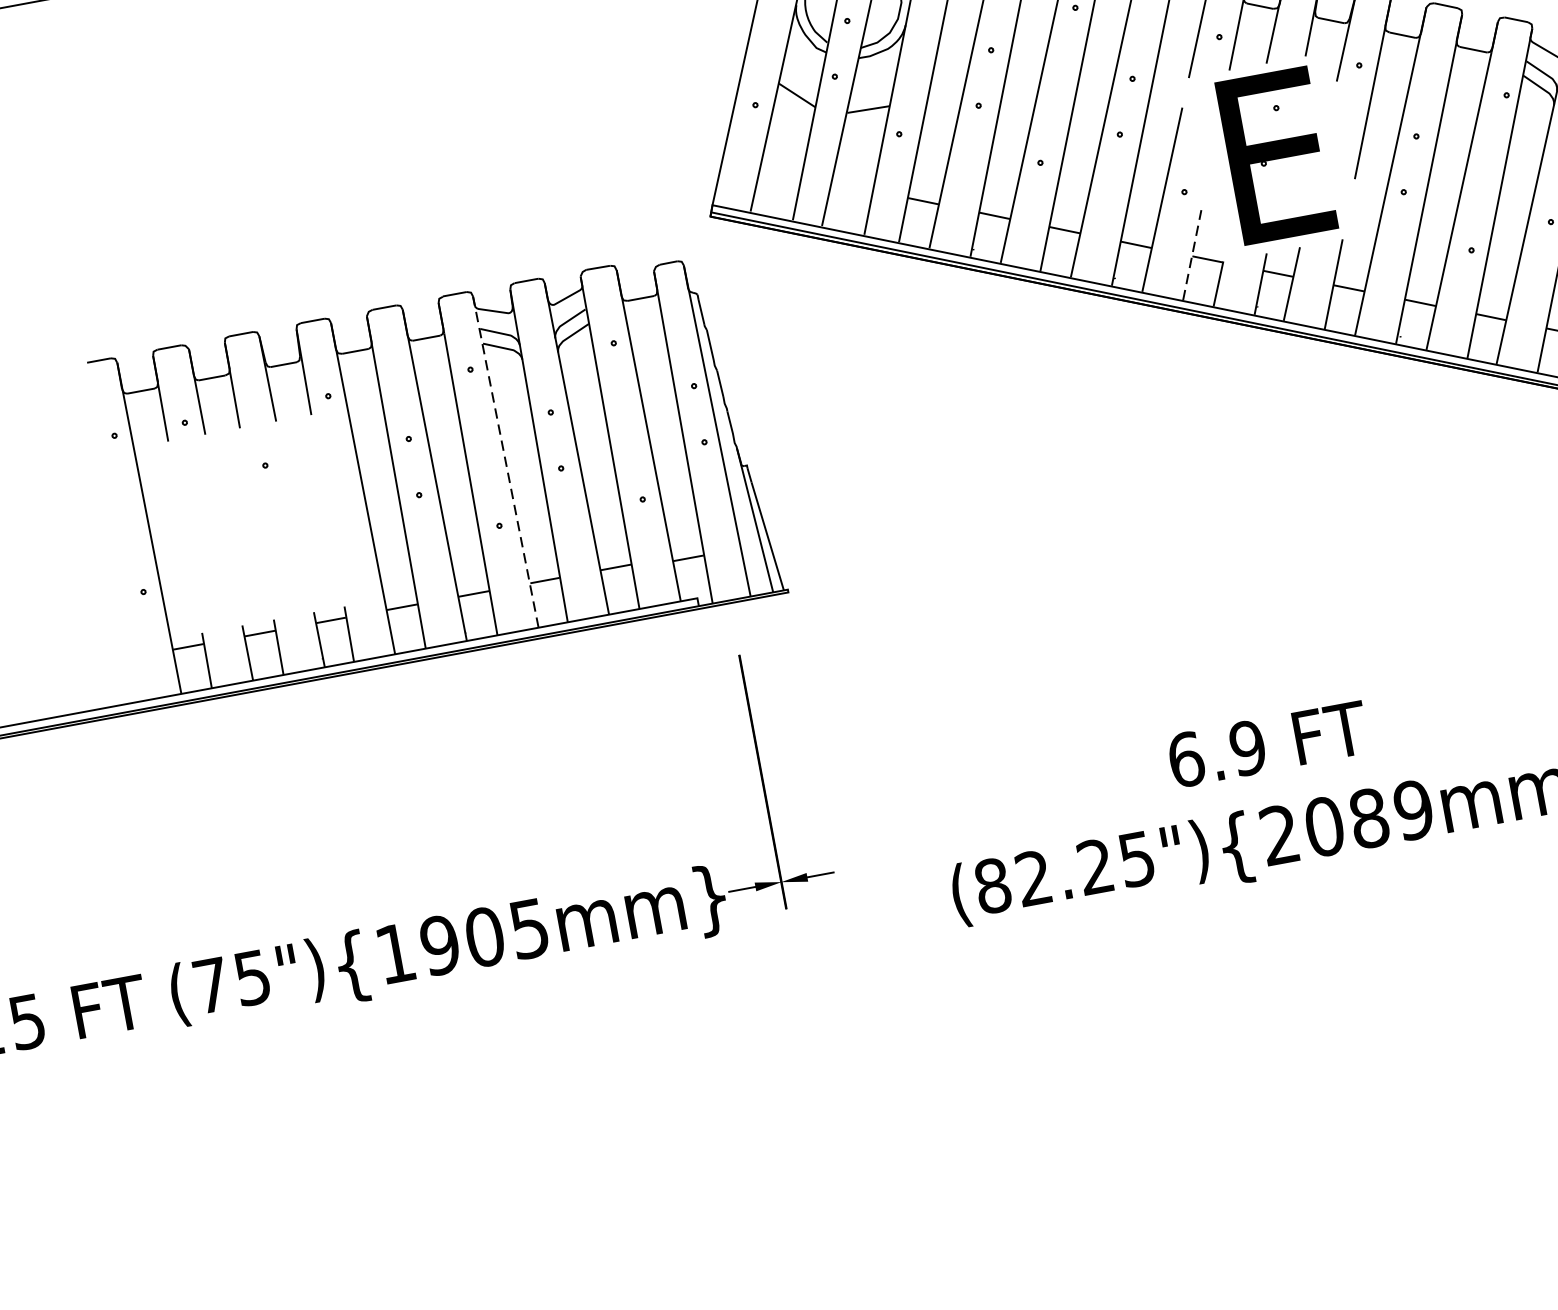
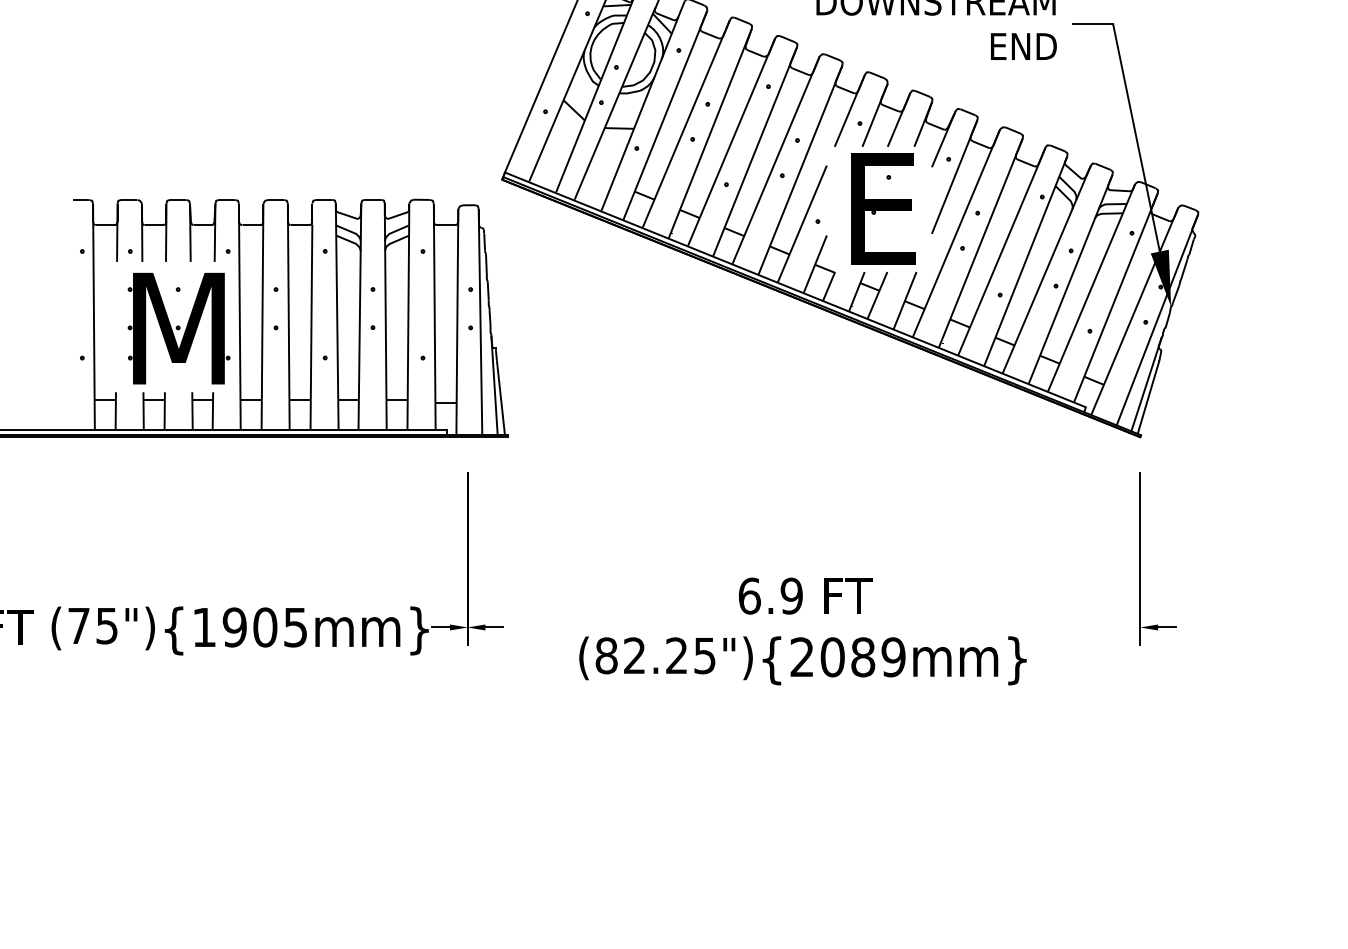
line: (1192, 255) -> (815, 264), dashed -> solid
line: (506, 461) -> (337, 316), dashed -> solid
part: (276, 522) -> (178, 328), added

